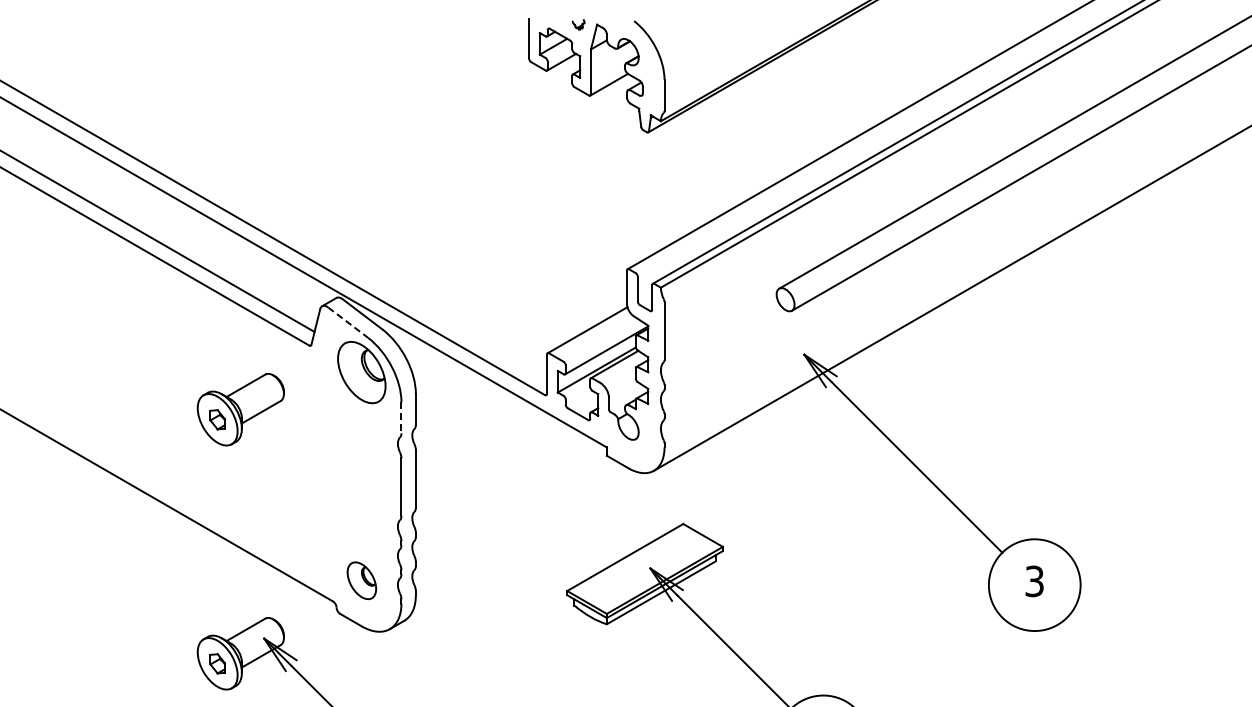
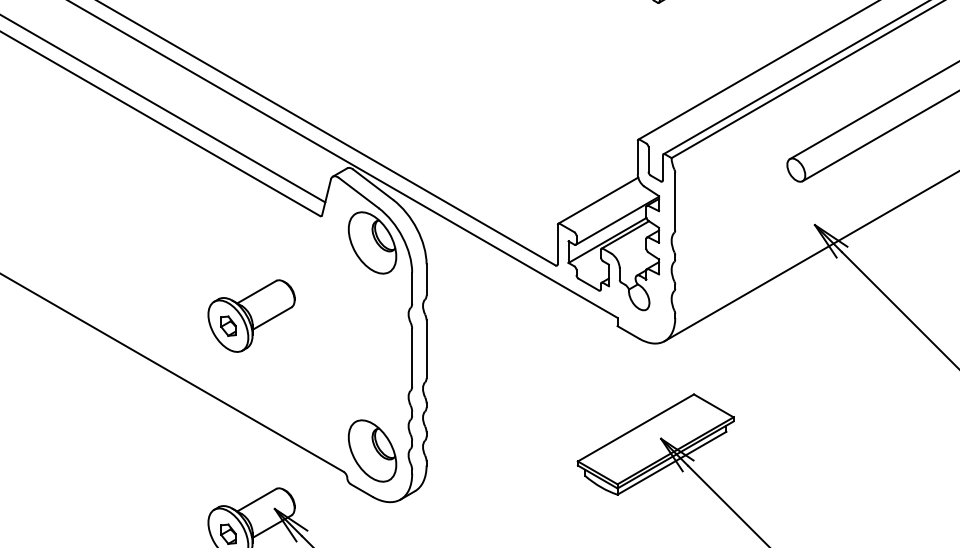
line: (348, 322) -> (359, 192), dashed -> solid
part: (240, 409) -> (251, 315), moved
line: (401, 417) -> (412, 287), dashed -> solid
part: (361, 580) -> (372, 450), size x1.67

